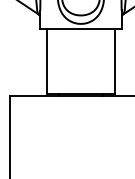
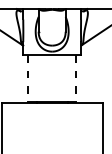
line: (46, 61) -> (27, 78), solid -> dashed
line: (115, 61) -> (76, 78), solid -> dashed

